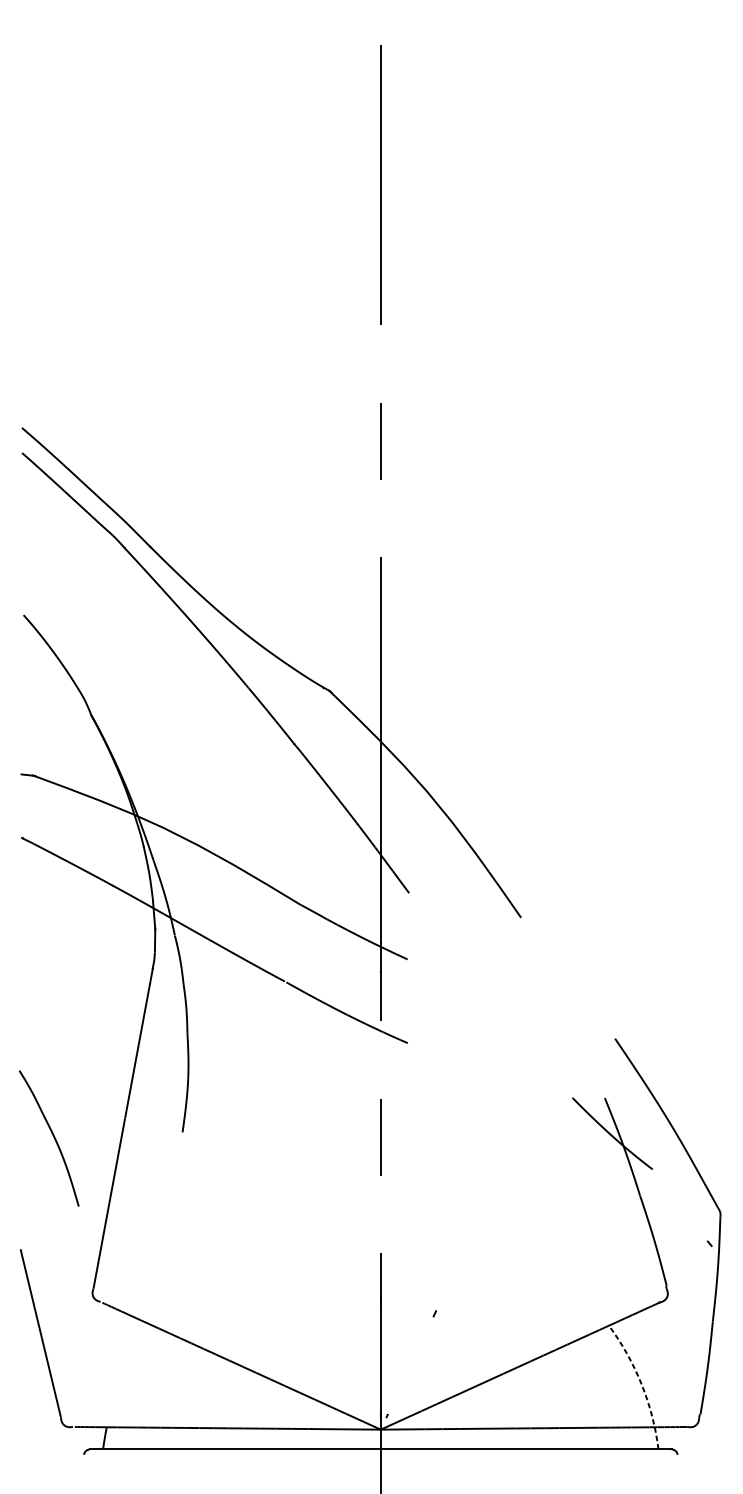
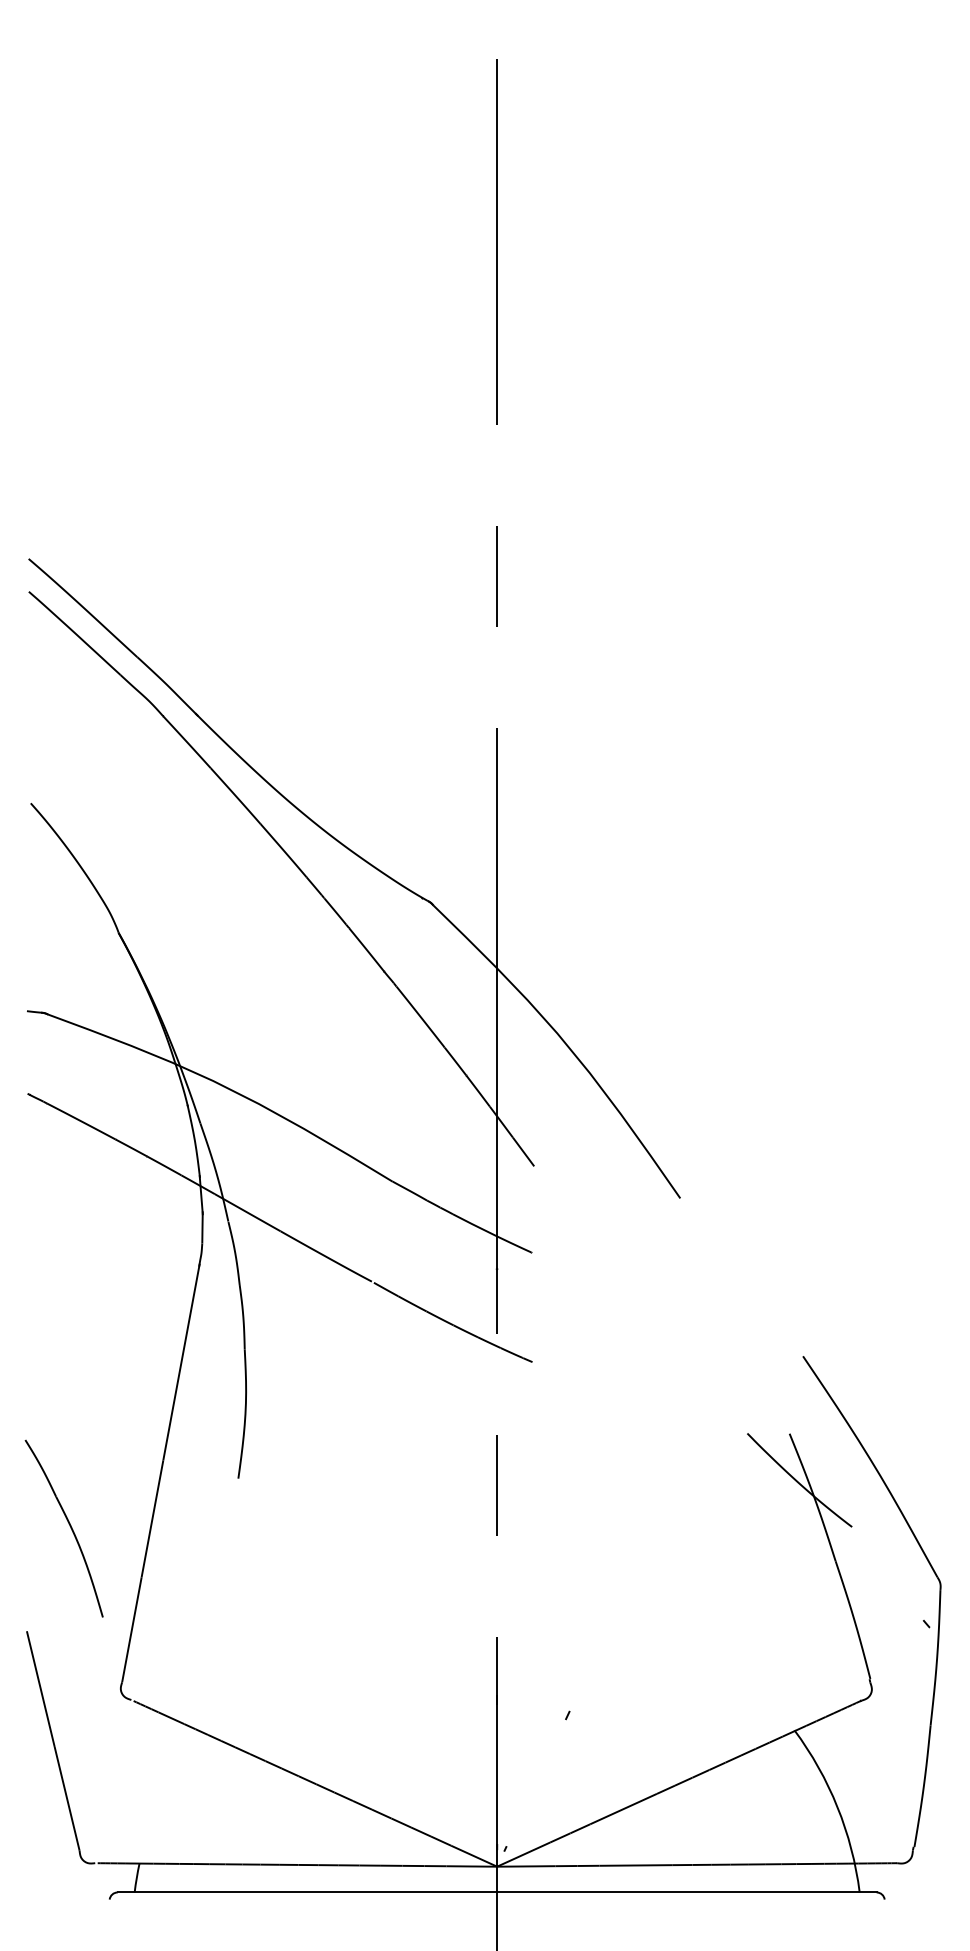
part: (53, 1136) -> (69, 1526), moved
arc: (641, 1384) -> (837, 1807), dashed -> solid

